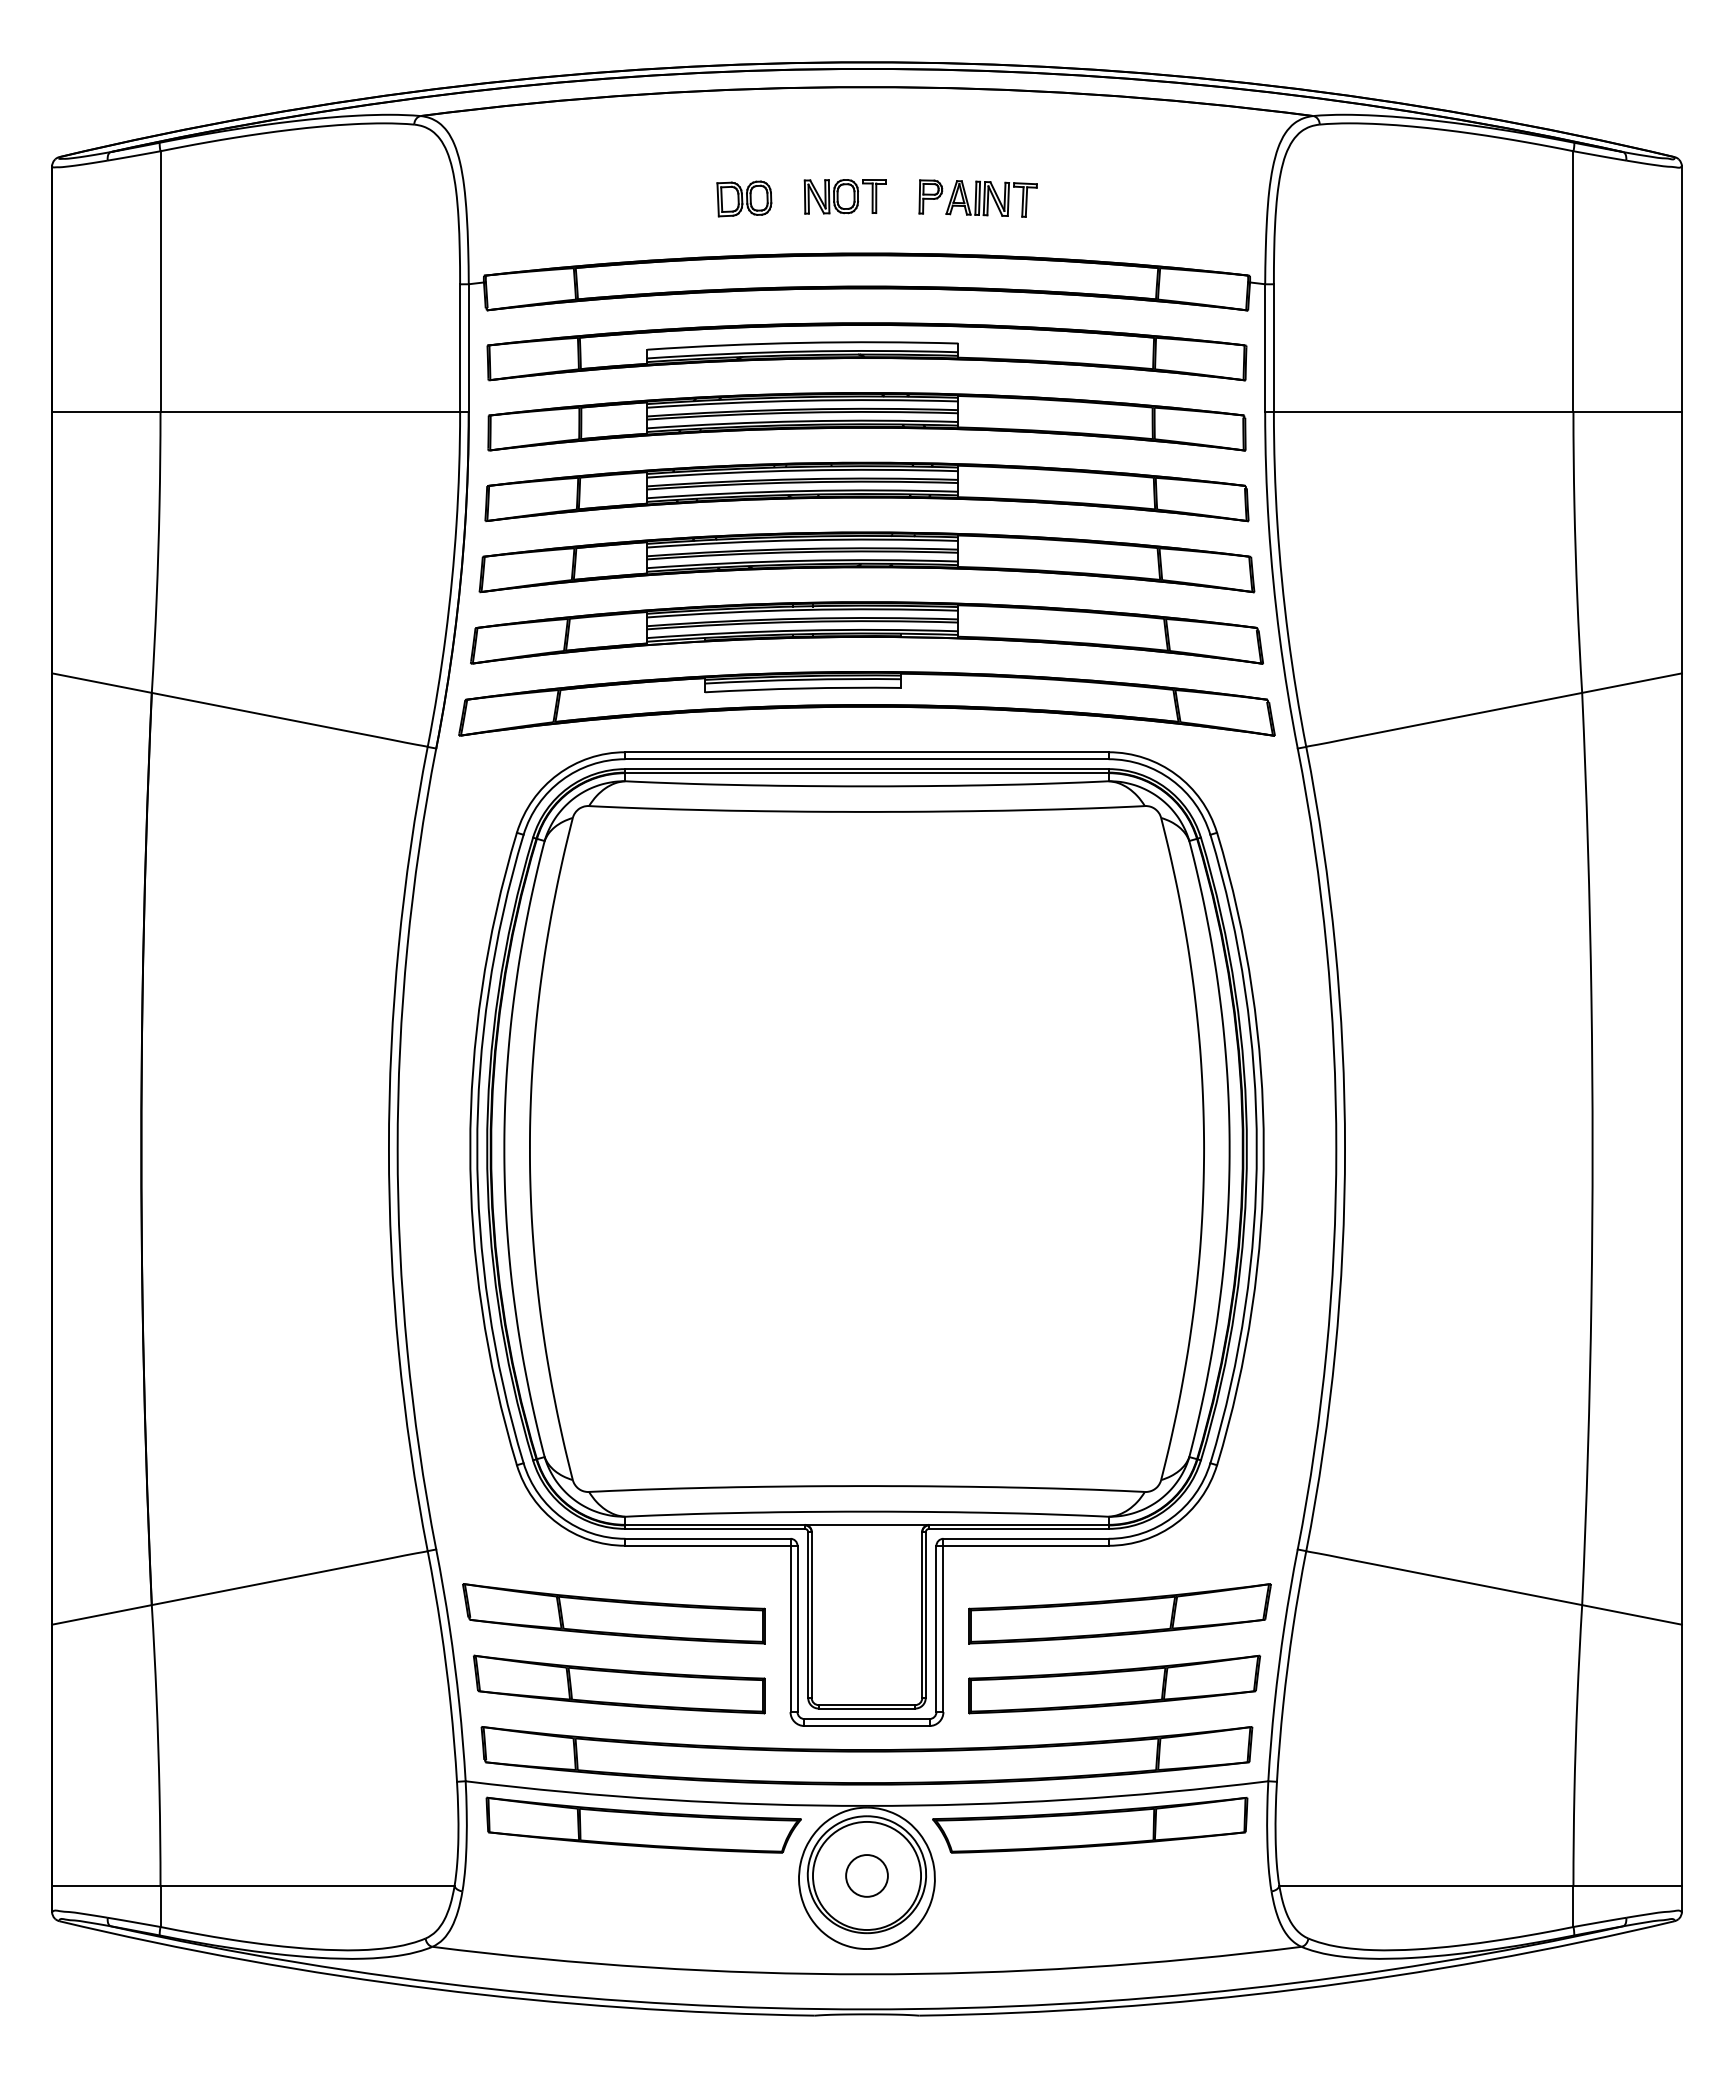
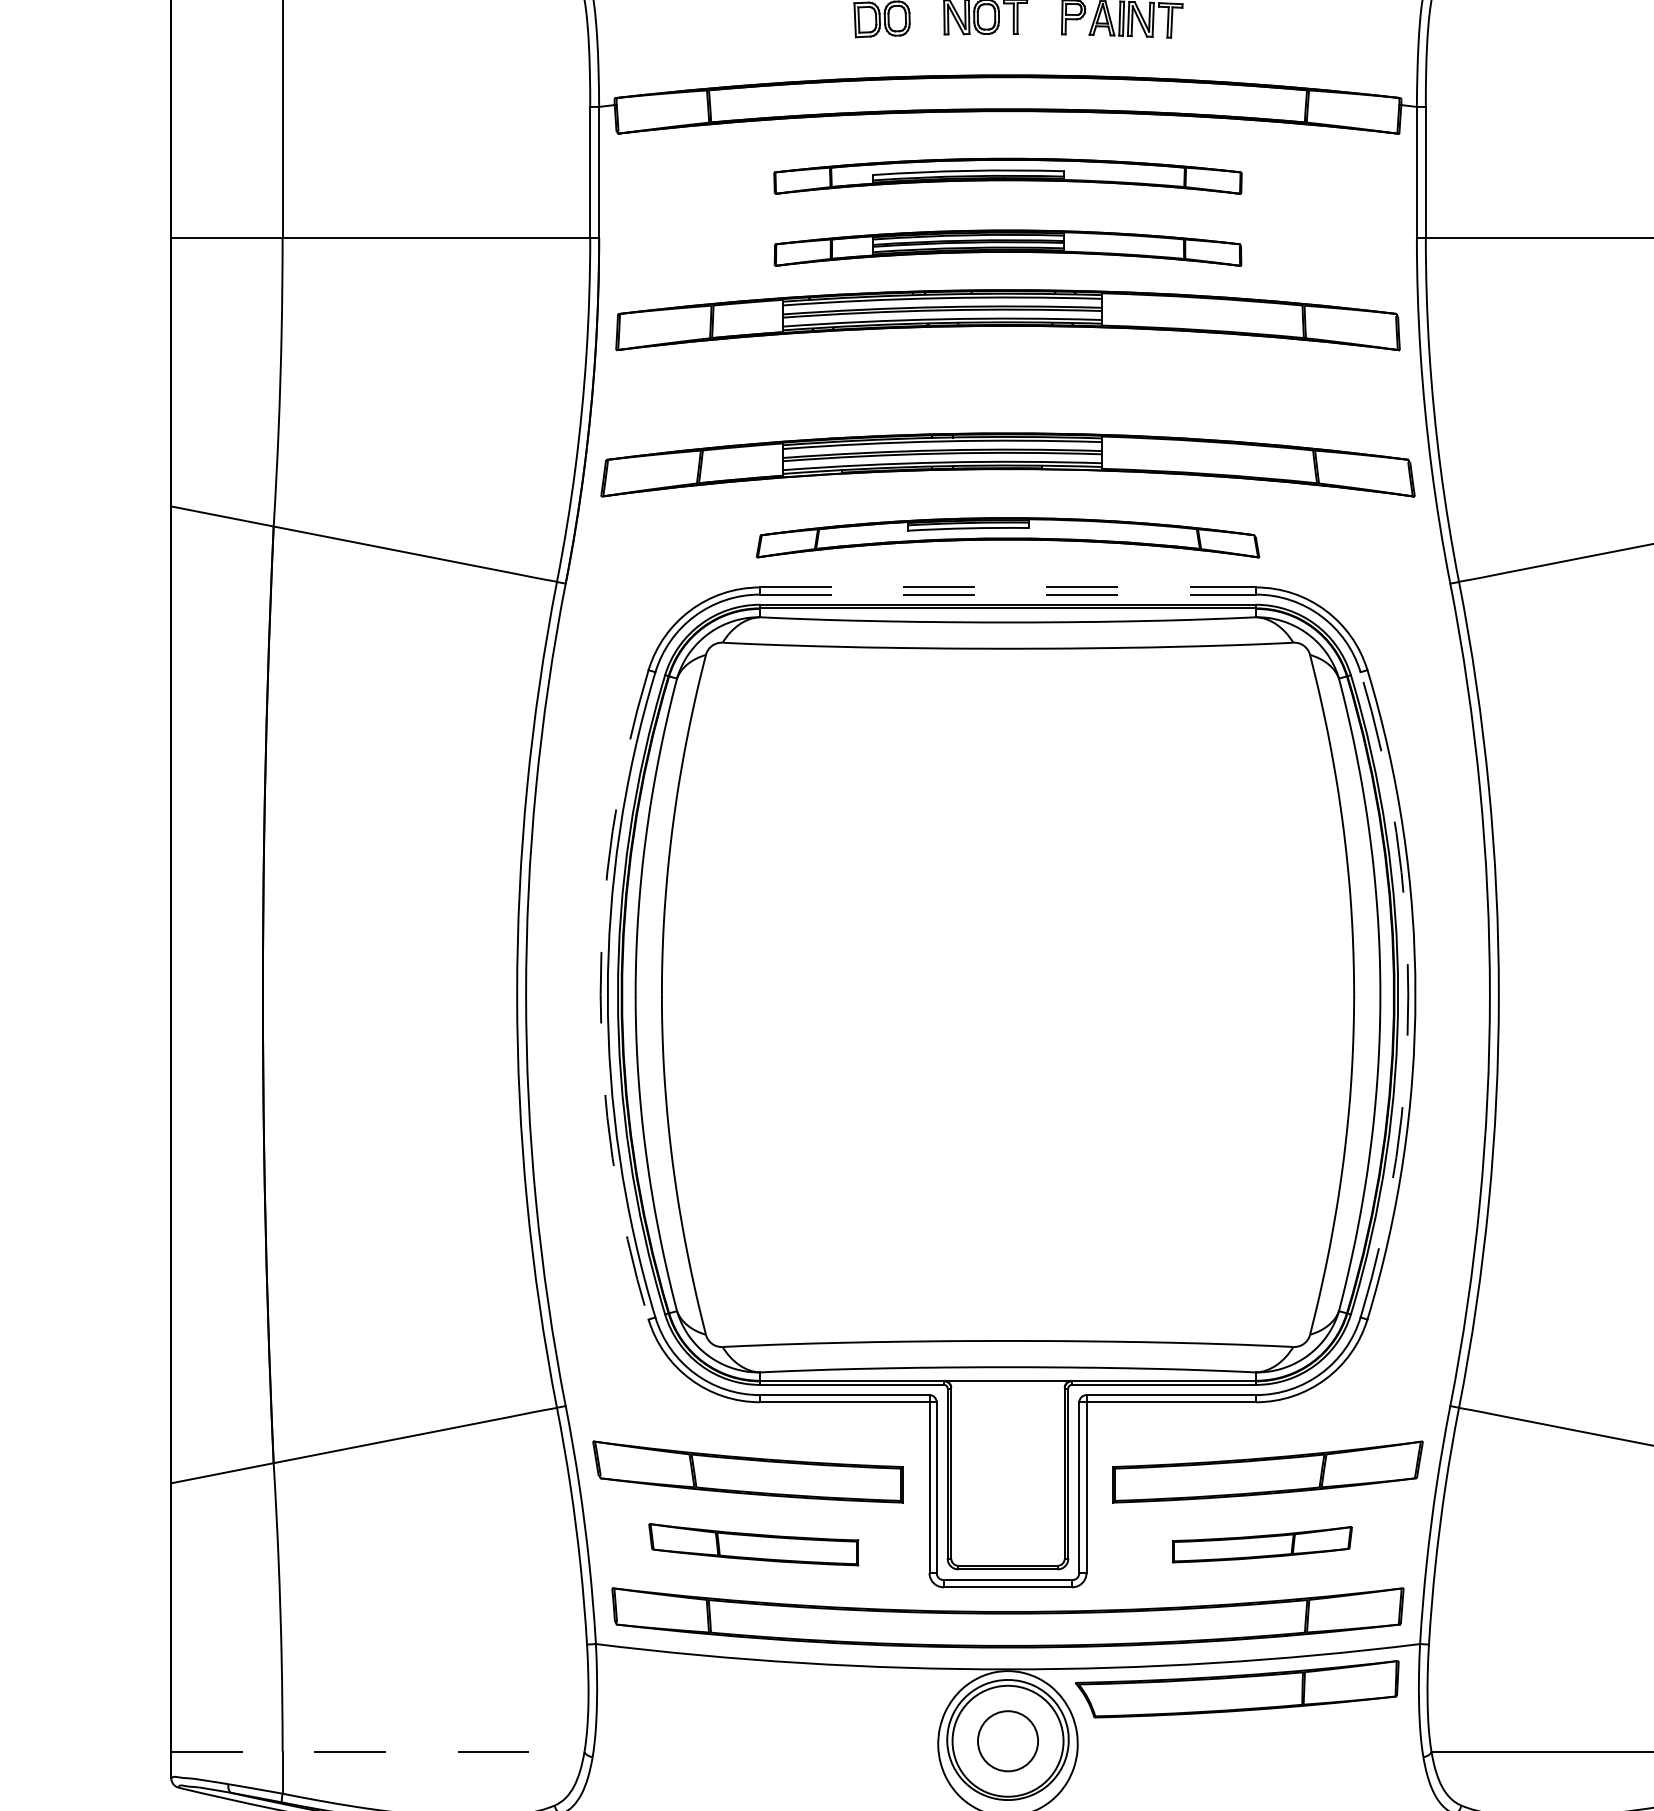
part: (866, 351) -> (1007, 175), size x0.6
part: (866, 421) -> (1007, 247), size x0.6
part: (866, 562) -> (1007, 392), removed
part: (866, 703) -> (1007, 537), size x0.6
line: (866, 752) -> (1007, 587), solid -> dashed
line: (866, 759) -> (1007, 594), solid -> dashed
arc: (470, 1149) -> (600, 995), solid -> dashed
arc: (1256, 1149) -> (1407, 995), solid -> dashed
part: (619, 1684) -> (753, 1544), size x0.7
part: (1114, 1684) -> (1262, 1544), size x0.6
part: (643, 1824) -> (778, 1688), removed
circle: (866, 1875) -> (1007, 1740), size x1.4
line: (253, 1885) -> (378, 1751), solid -> dashed

